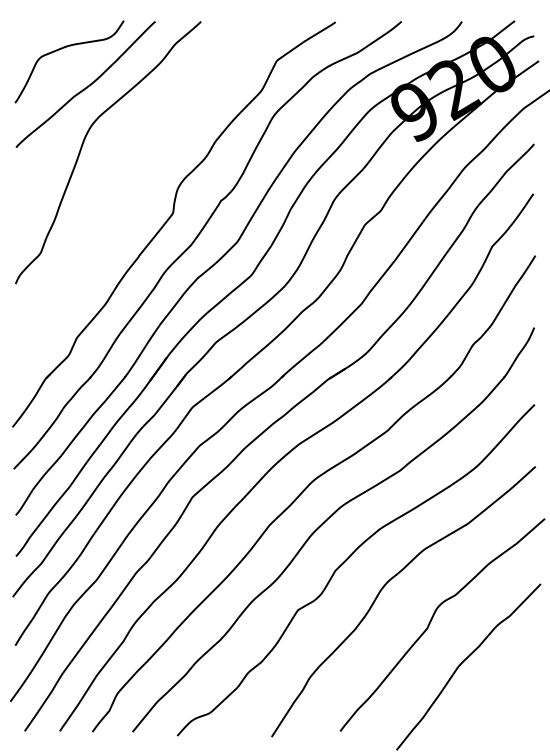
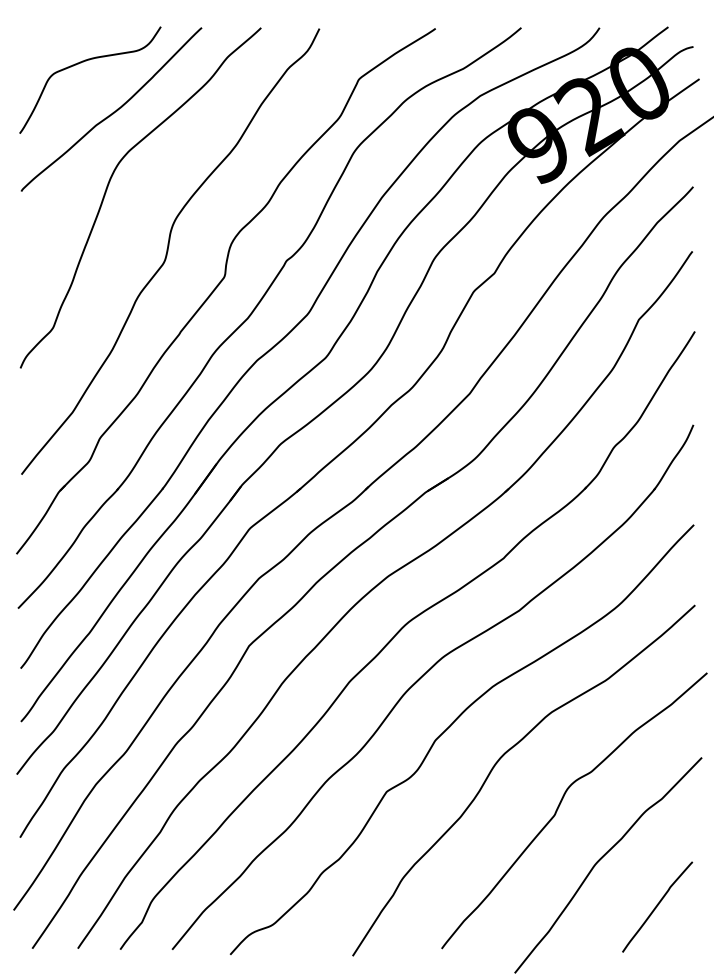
curve: (129, 193) -> (168, 251), added
curve: (506, 698) -> (657, 906), added

